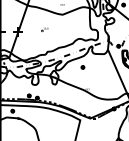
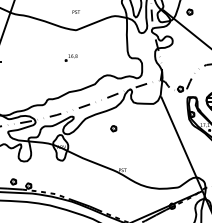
part: (44, 29) -> (70, 57), moved

